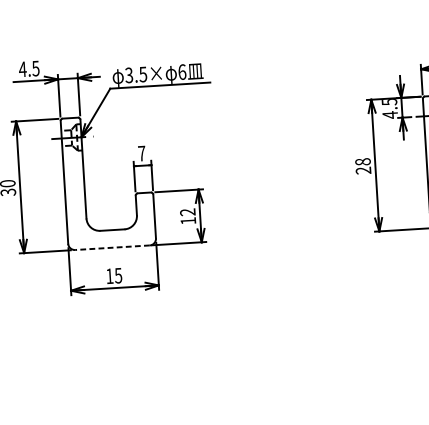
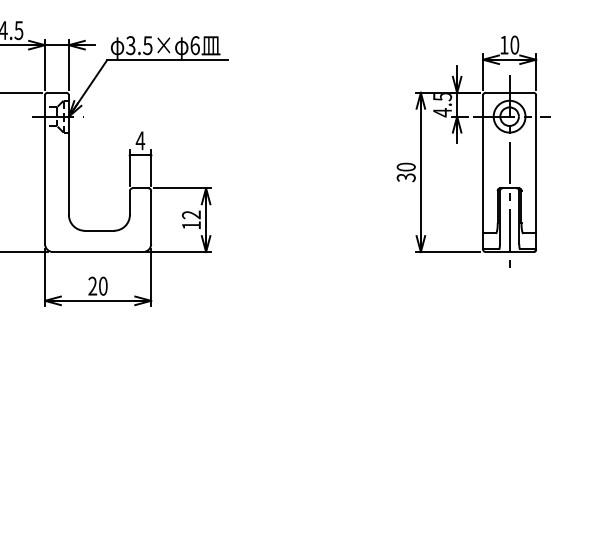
text: (141, 153) -> (140, 140), 7 -> 4
text: (363, 166) -> (406, 172), 28 -> 30
line: (112, 248) -> (97, 252), dashed -> solid
text: (113, 275) -> (97, 285), 15 -> 20

